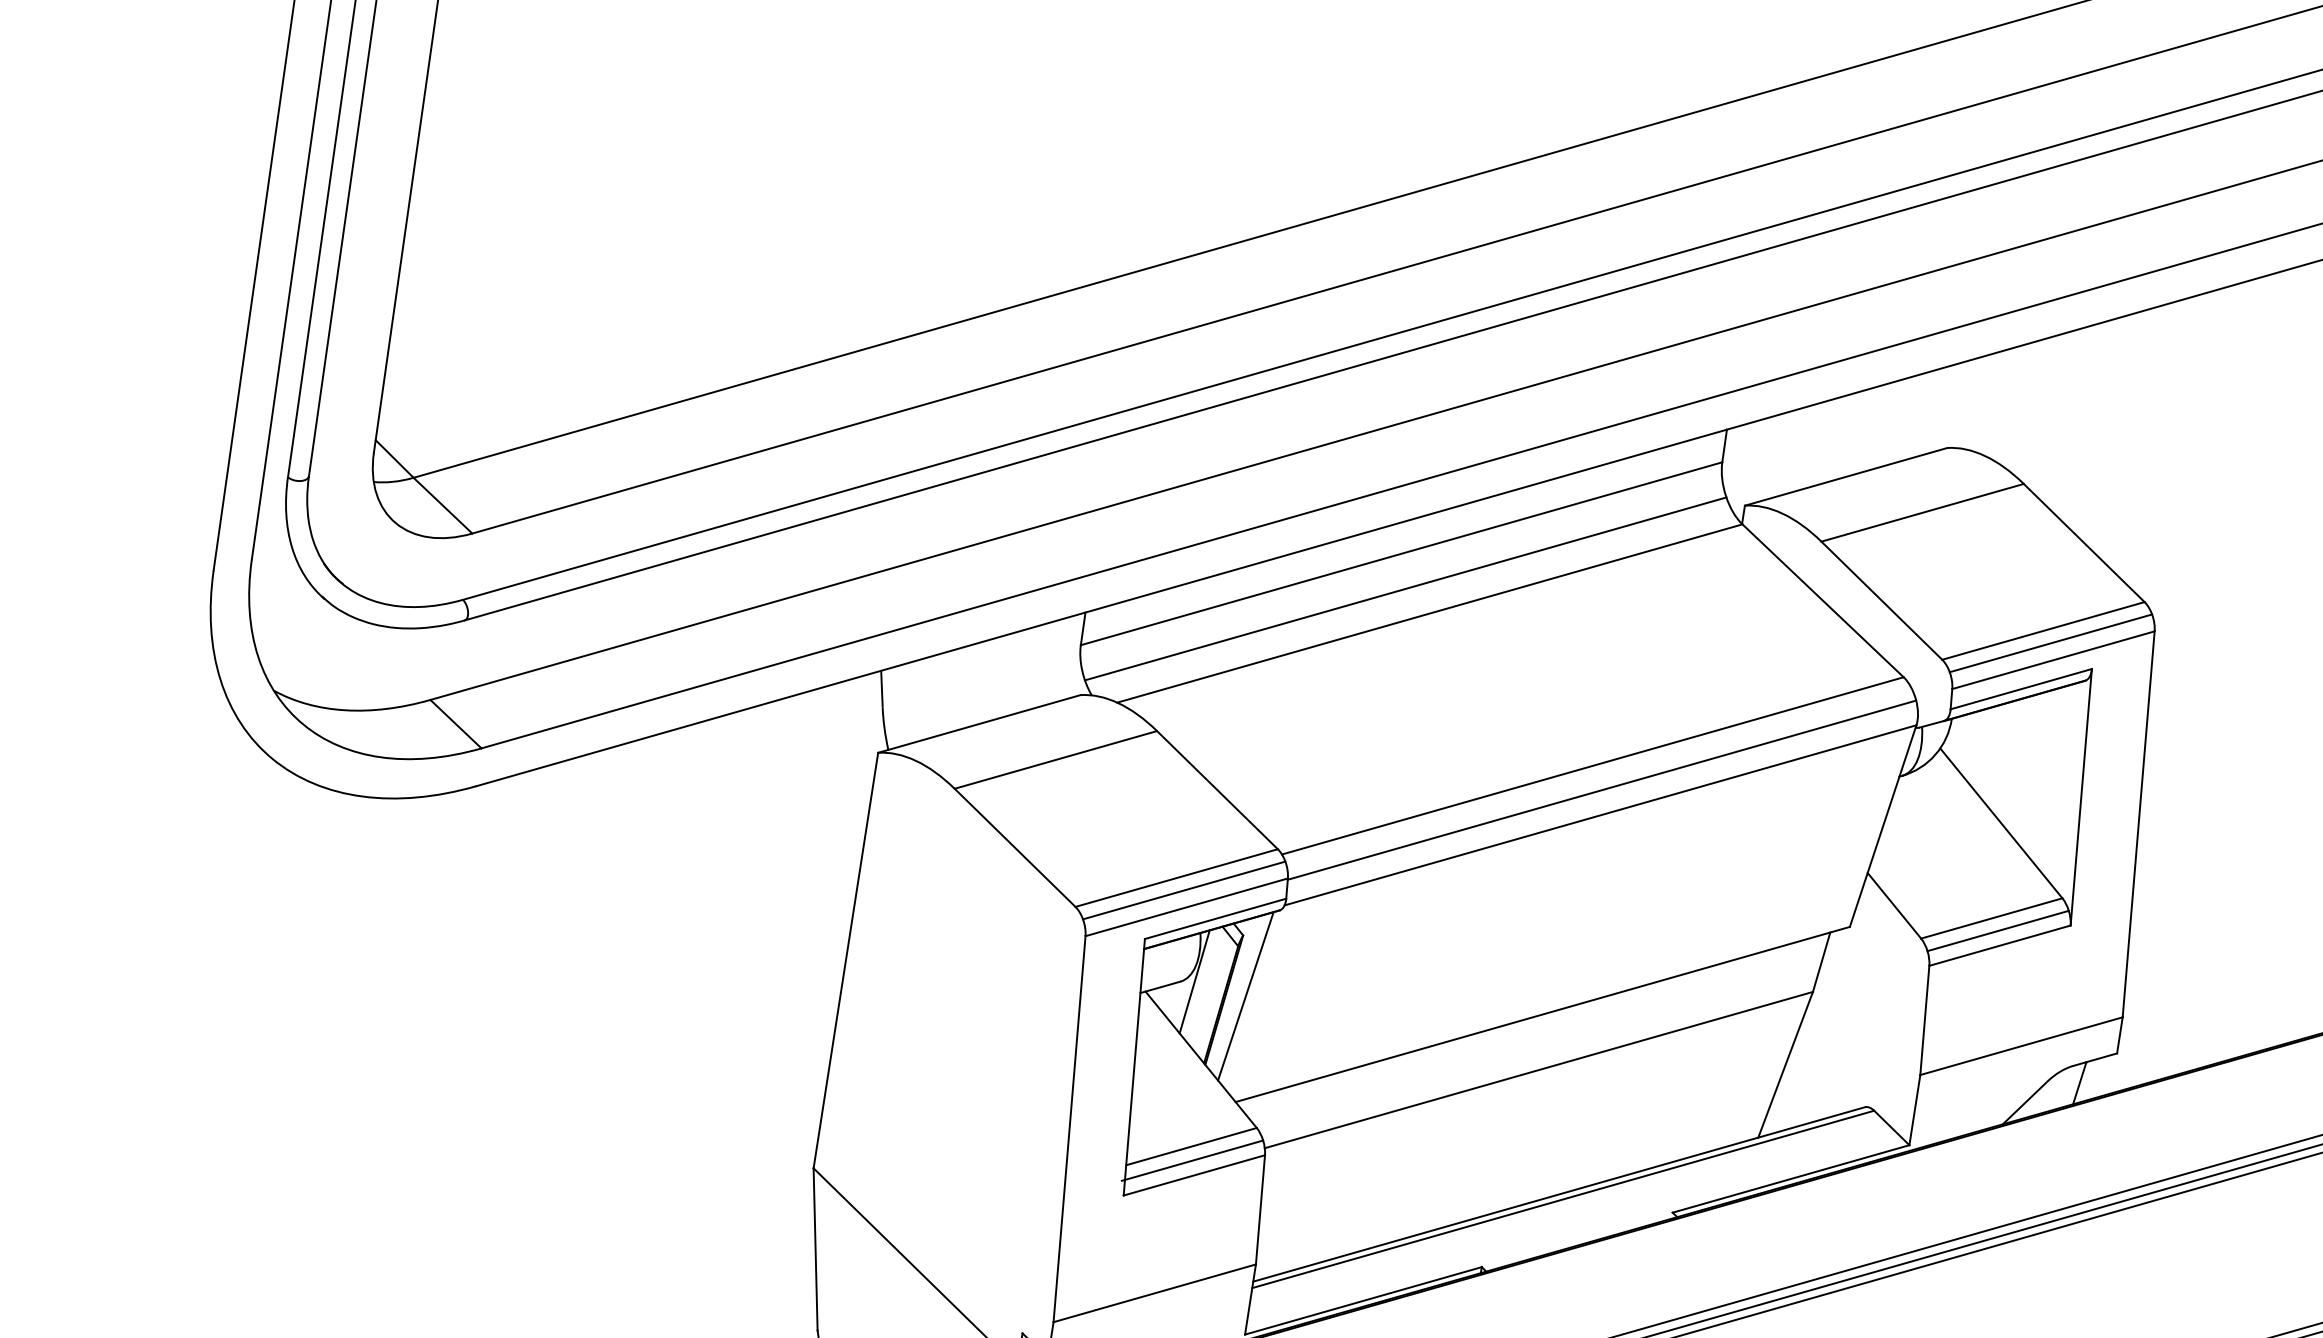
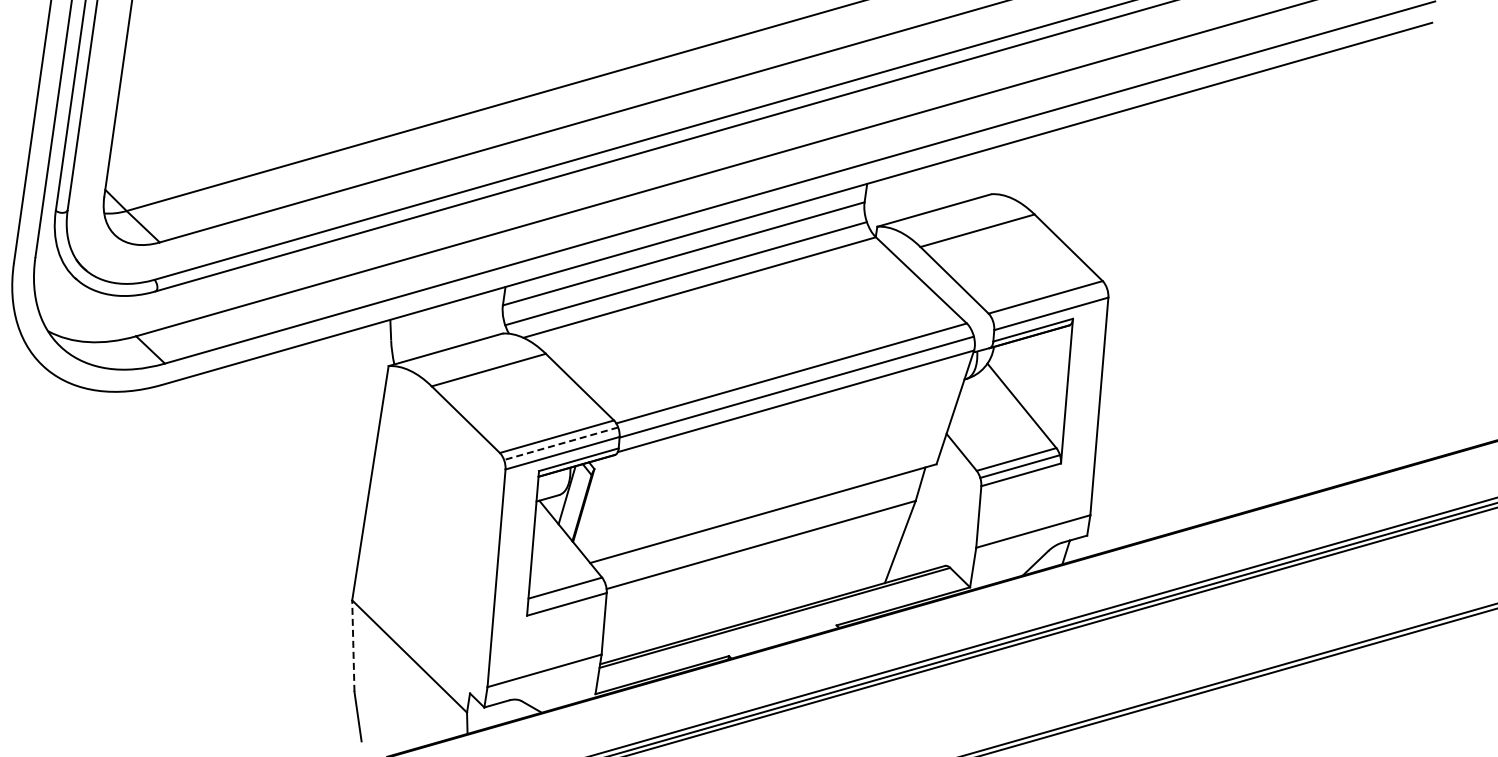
line: (2050, 643) -> (1049, 304), removed
line: (1182, 890) -> (560, 443), solid -> dashed
line: (1245, 994) -> (595, 502), removed
line: (1191, 1159) -> (565, 595), removed
line: (815, 1250) -> (353, 646), solid -> dashed

